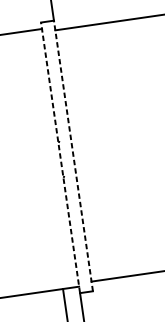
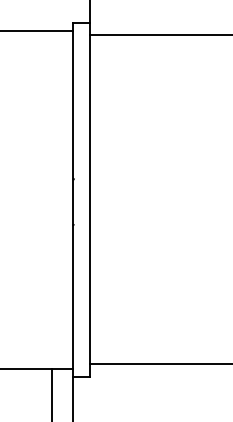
line: (73, 155) -> (89, 199), dashed -> solid
line: (60, 157) -> (72, 199), dashed -> solid

